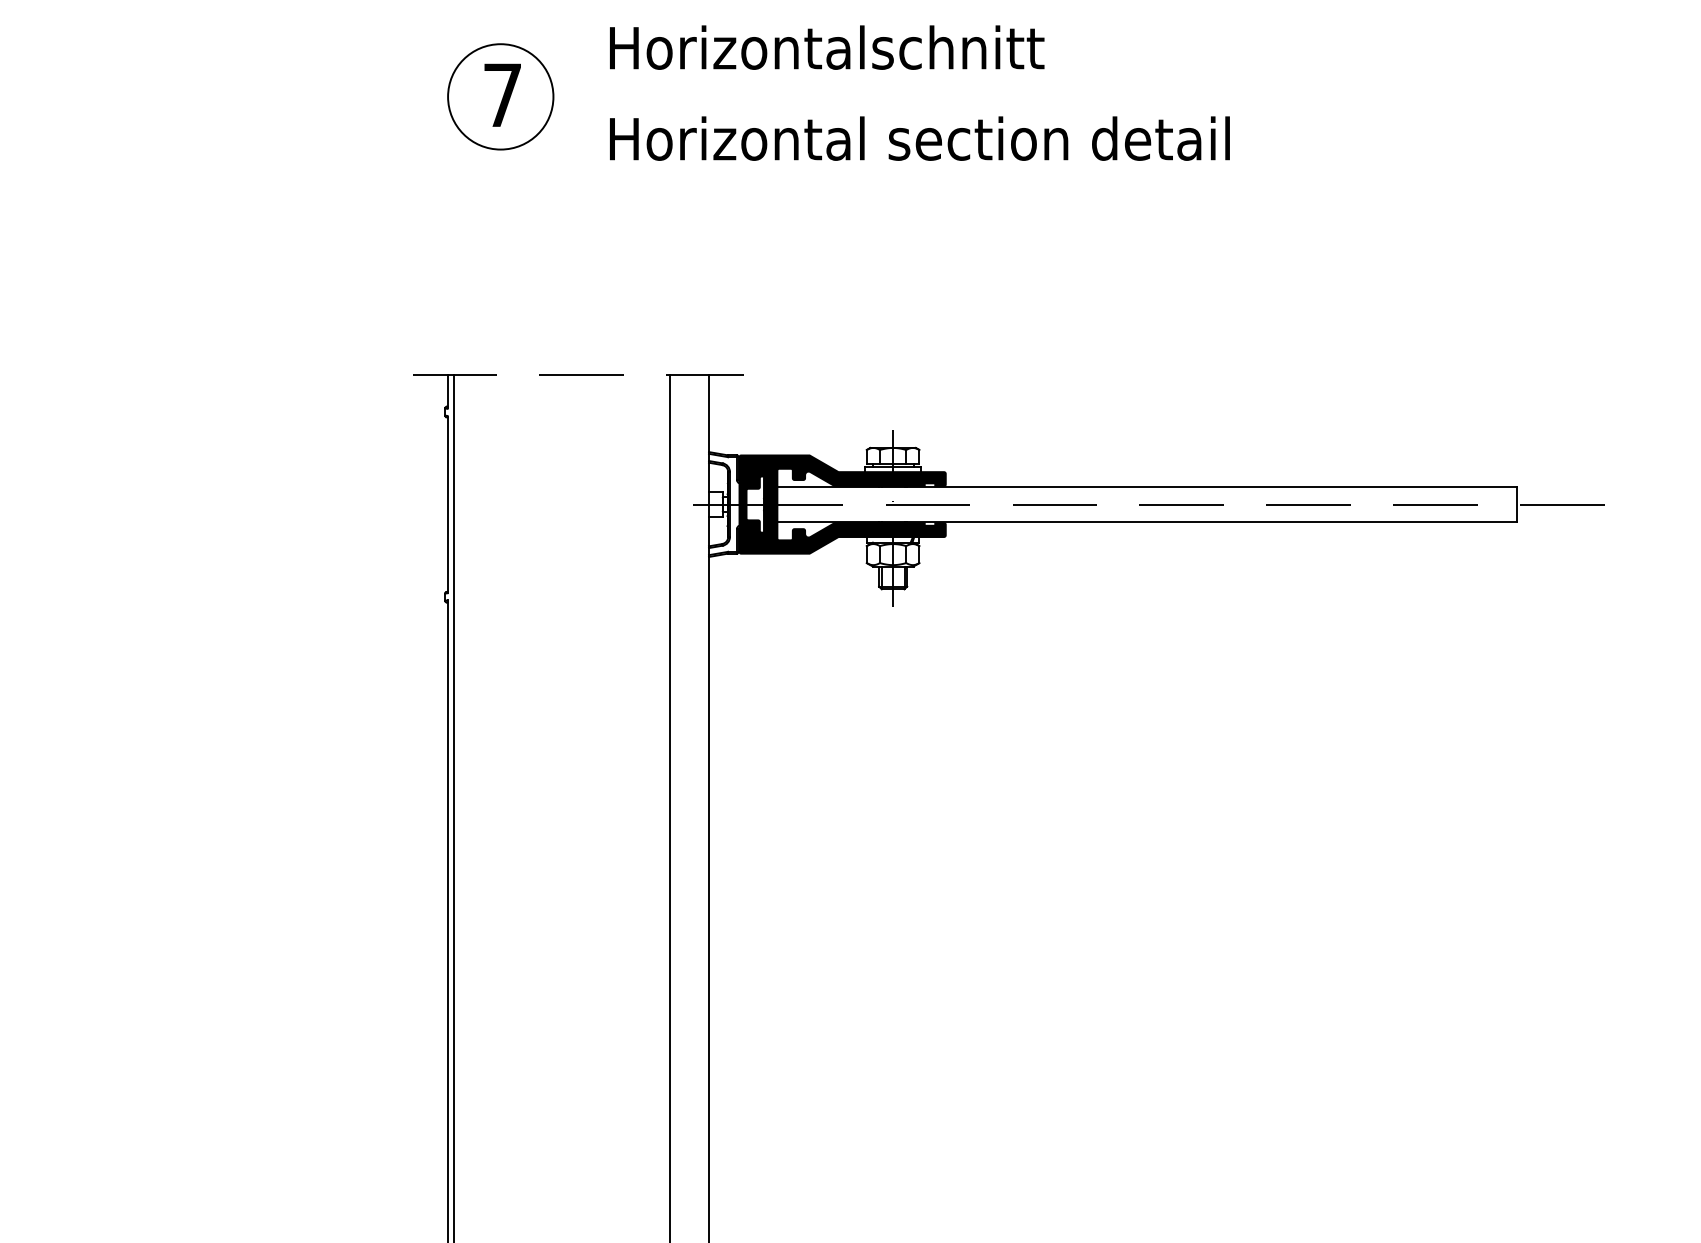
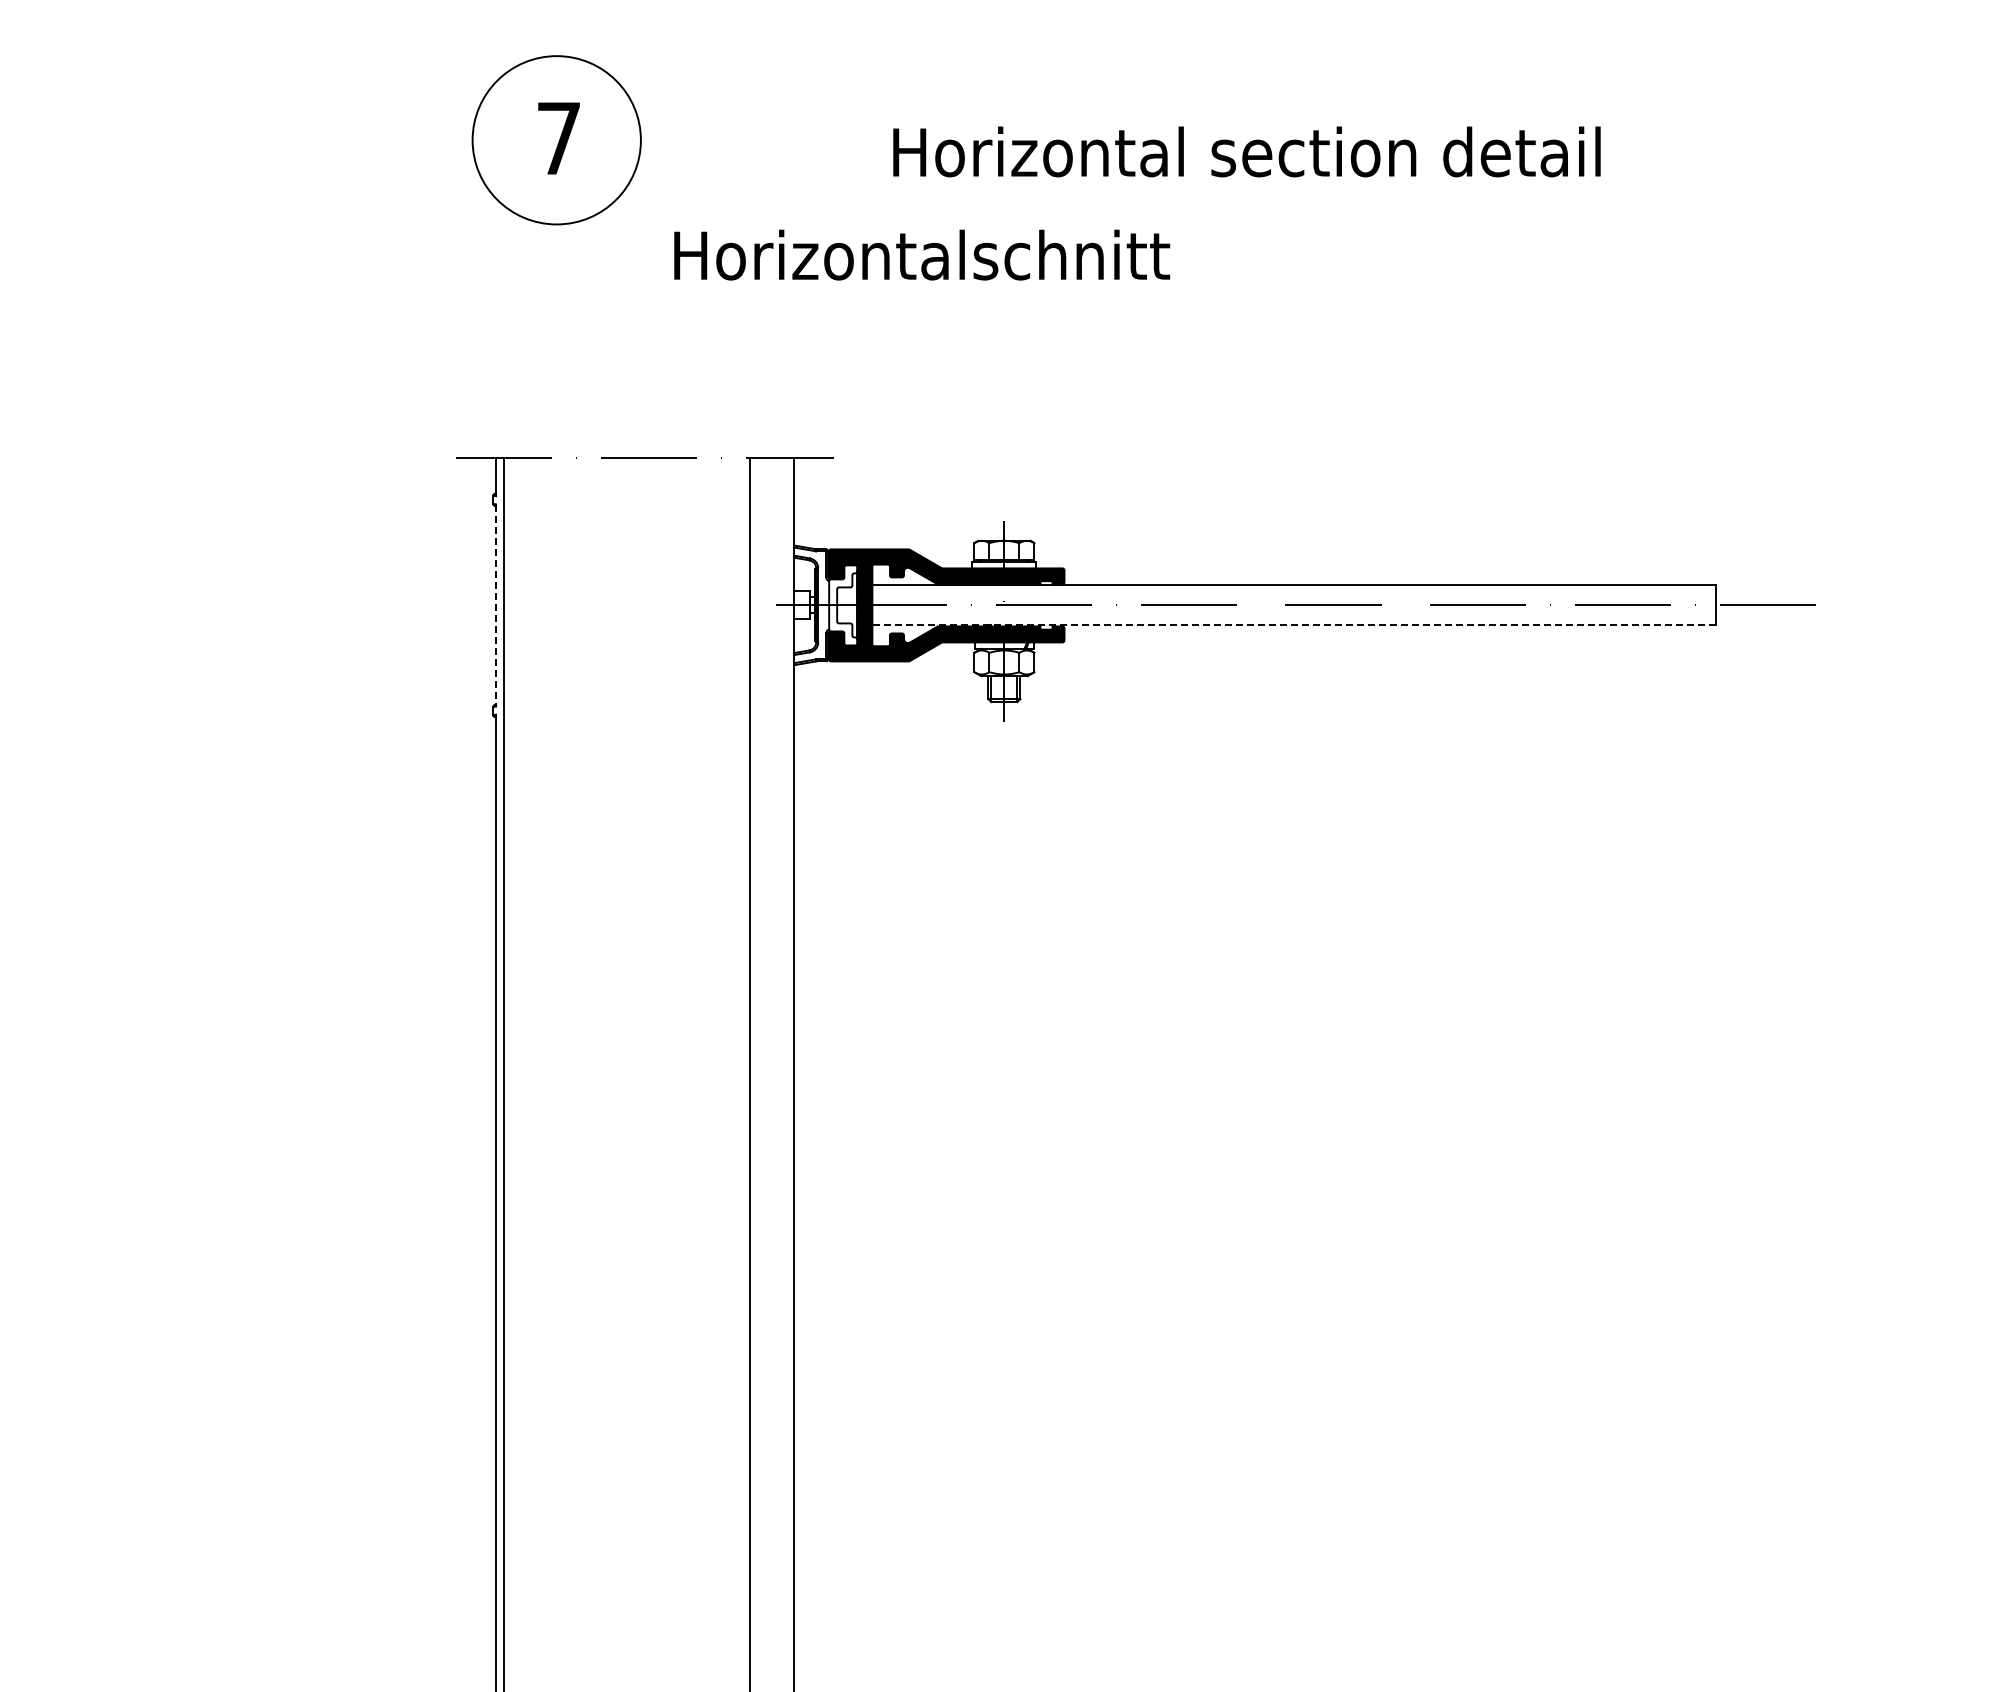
text: (827, 47) -> (922, 254), moved
circle: (500, 97) -> (556, 140), size x1.4
text: (919, 138) -> (1246, 151), moved
line: (447, 504) -> (496, 605), solid -> dashed
fill: (752, 504) -> (843, 605), removed
line: (1147, 522) -> (1294, 625), solid -> dashed

